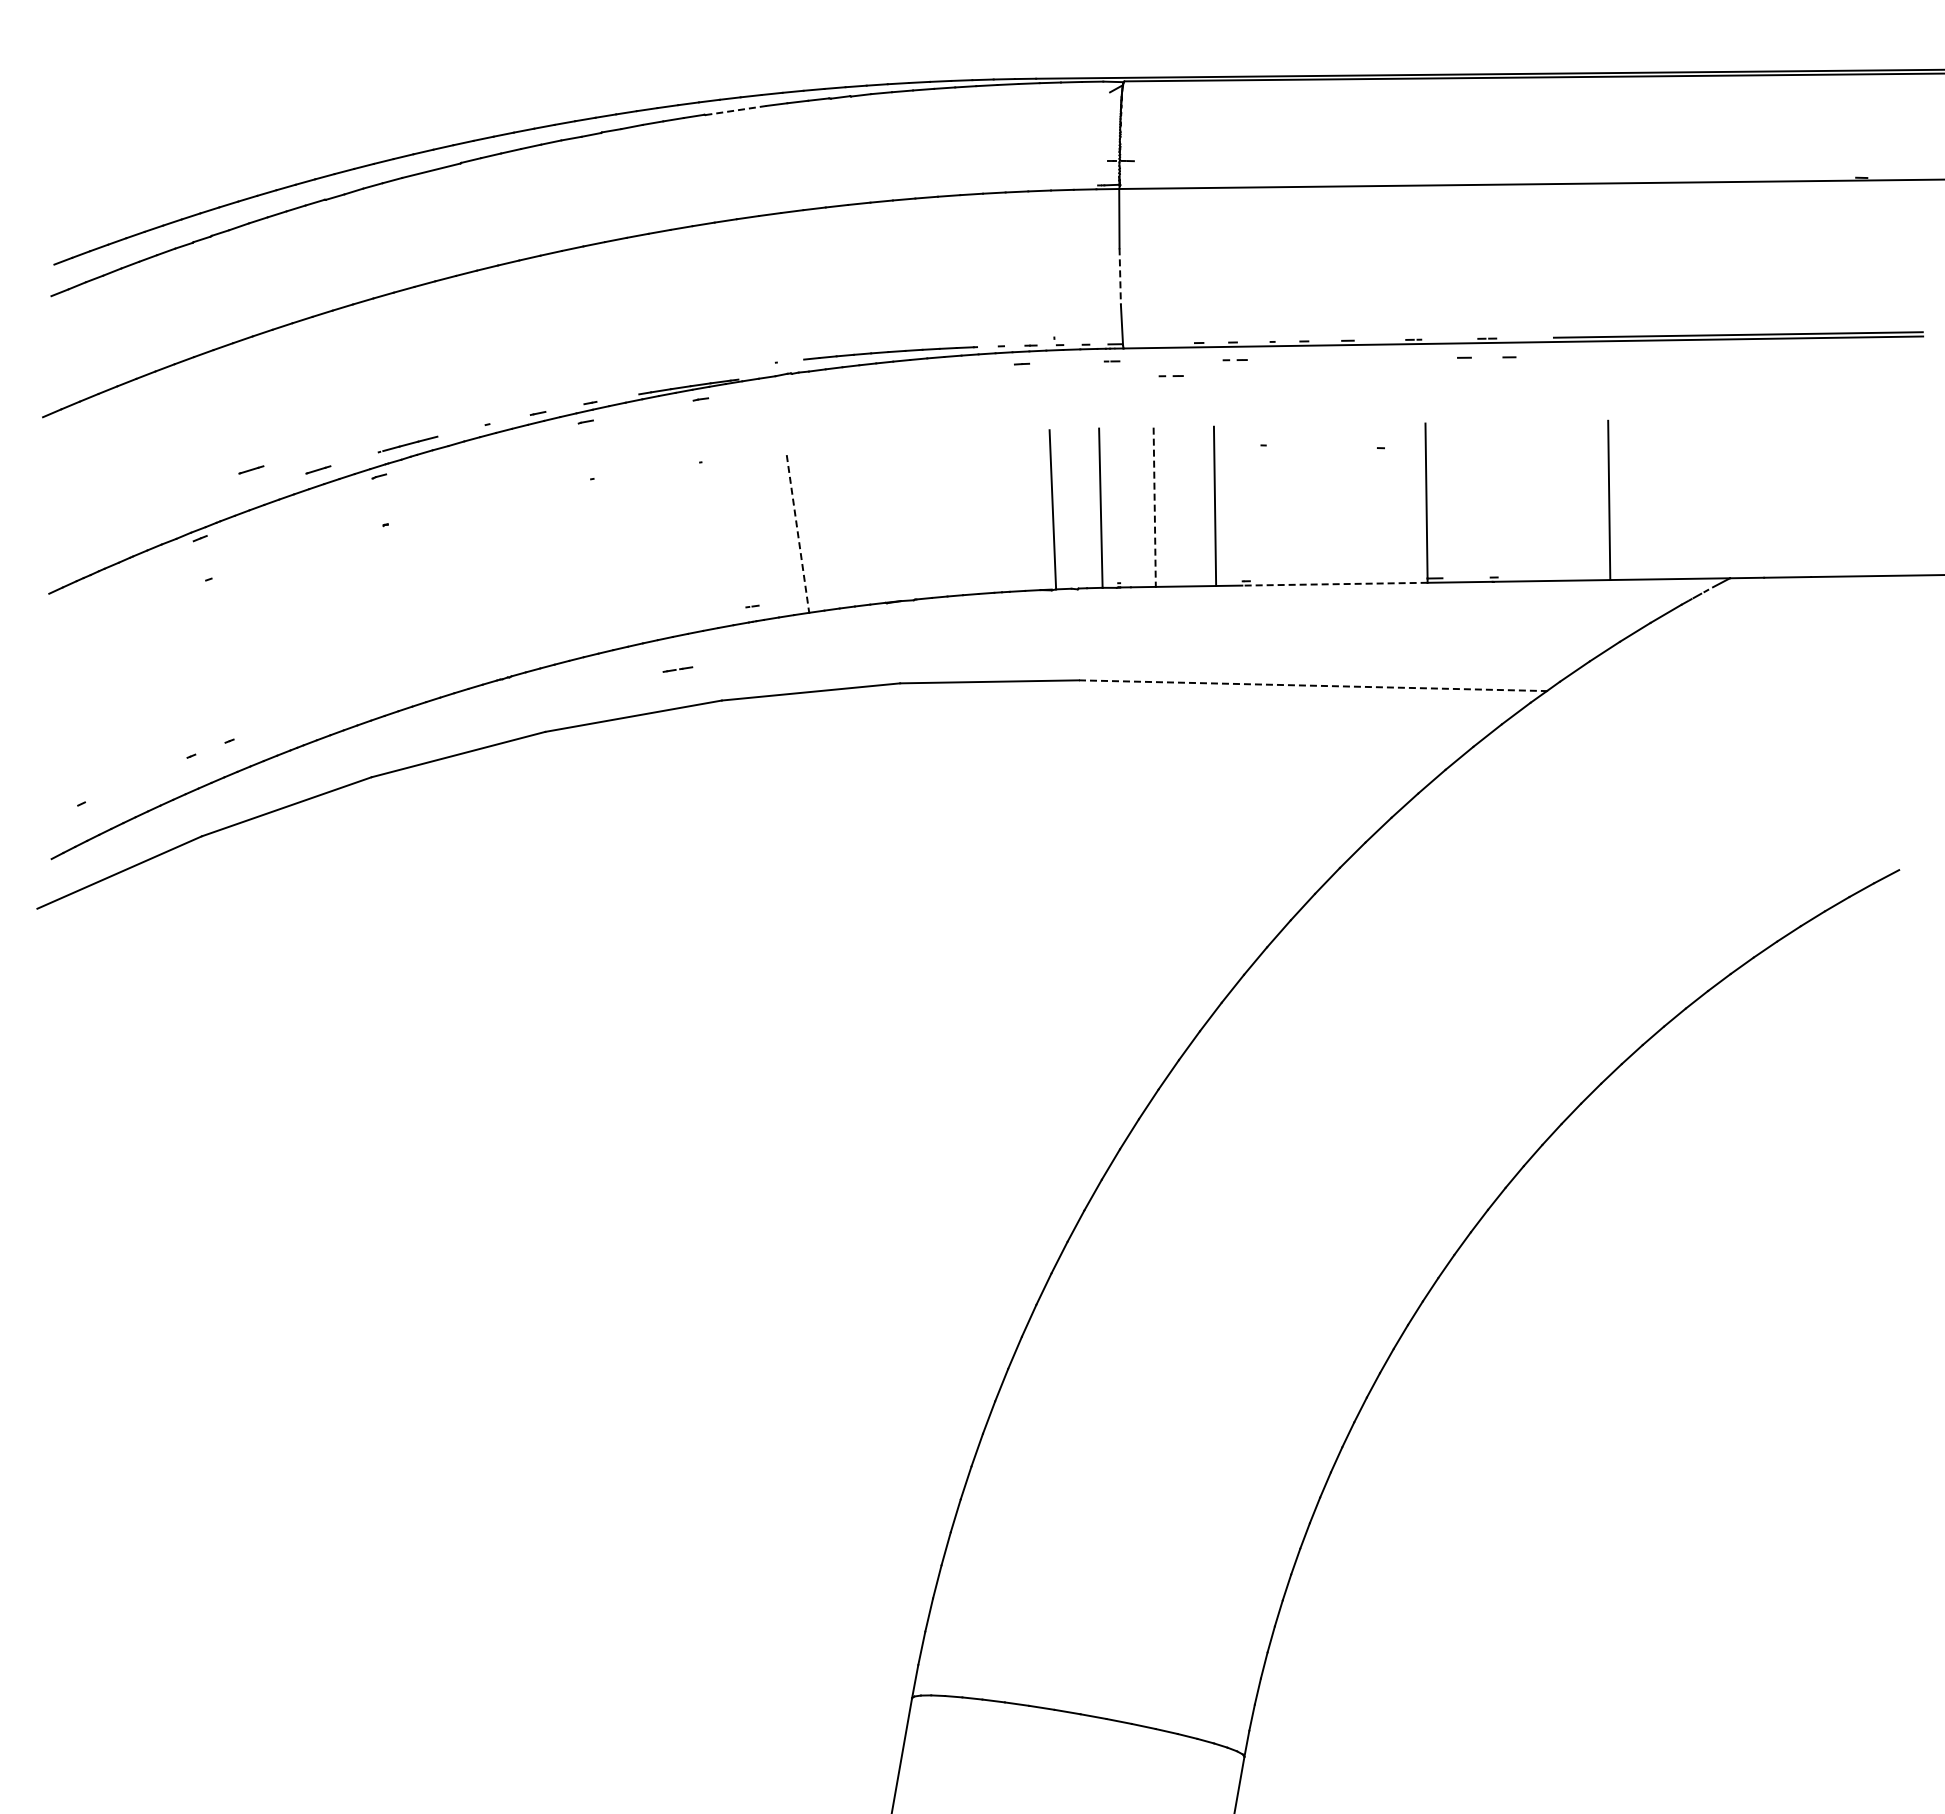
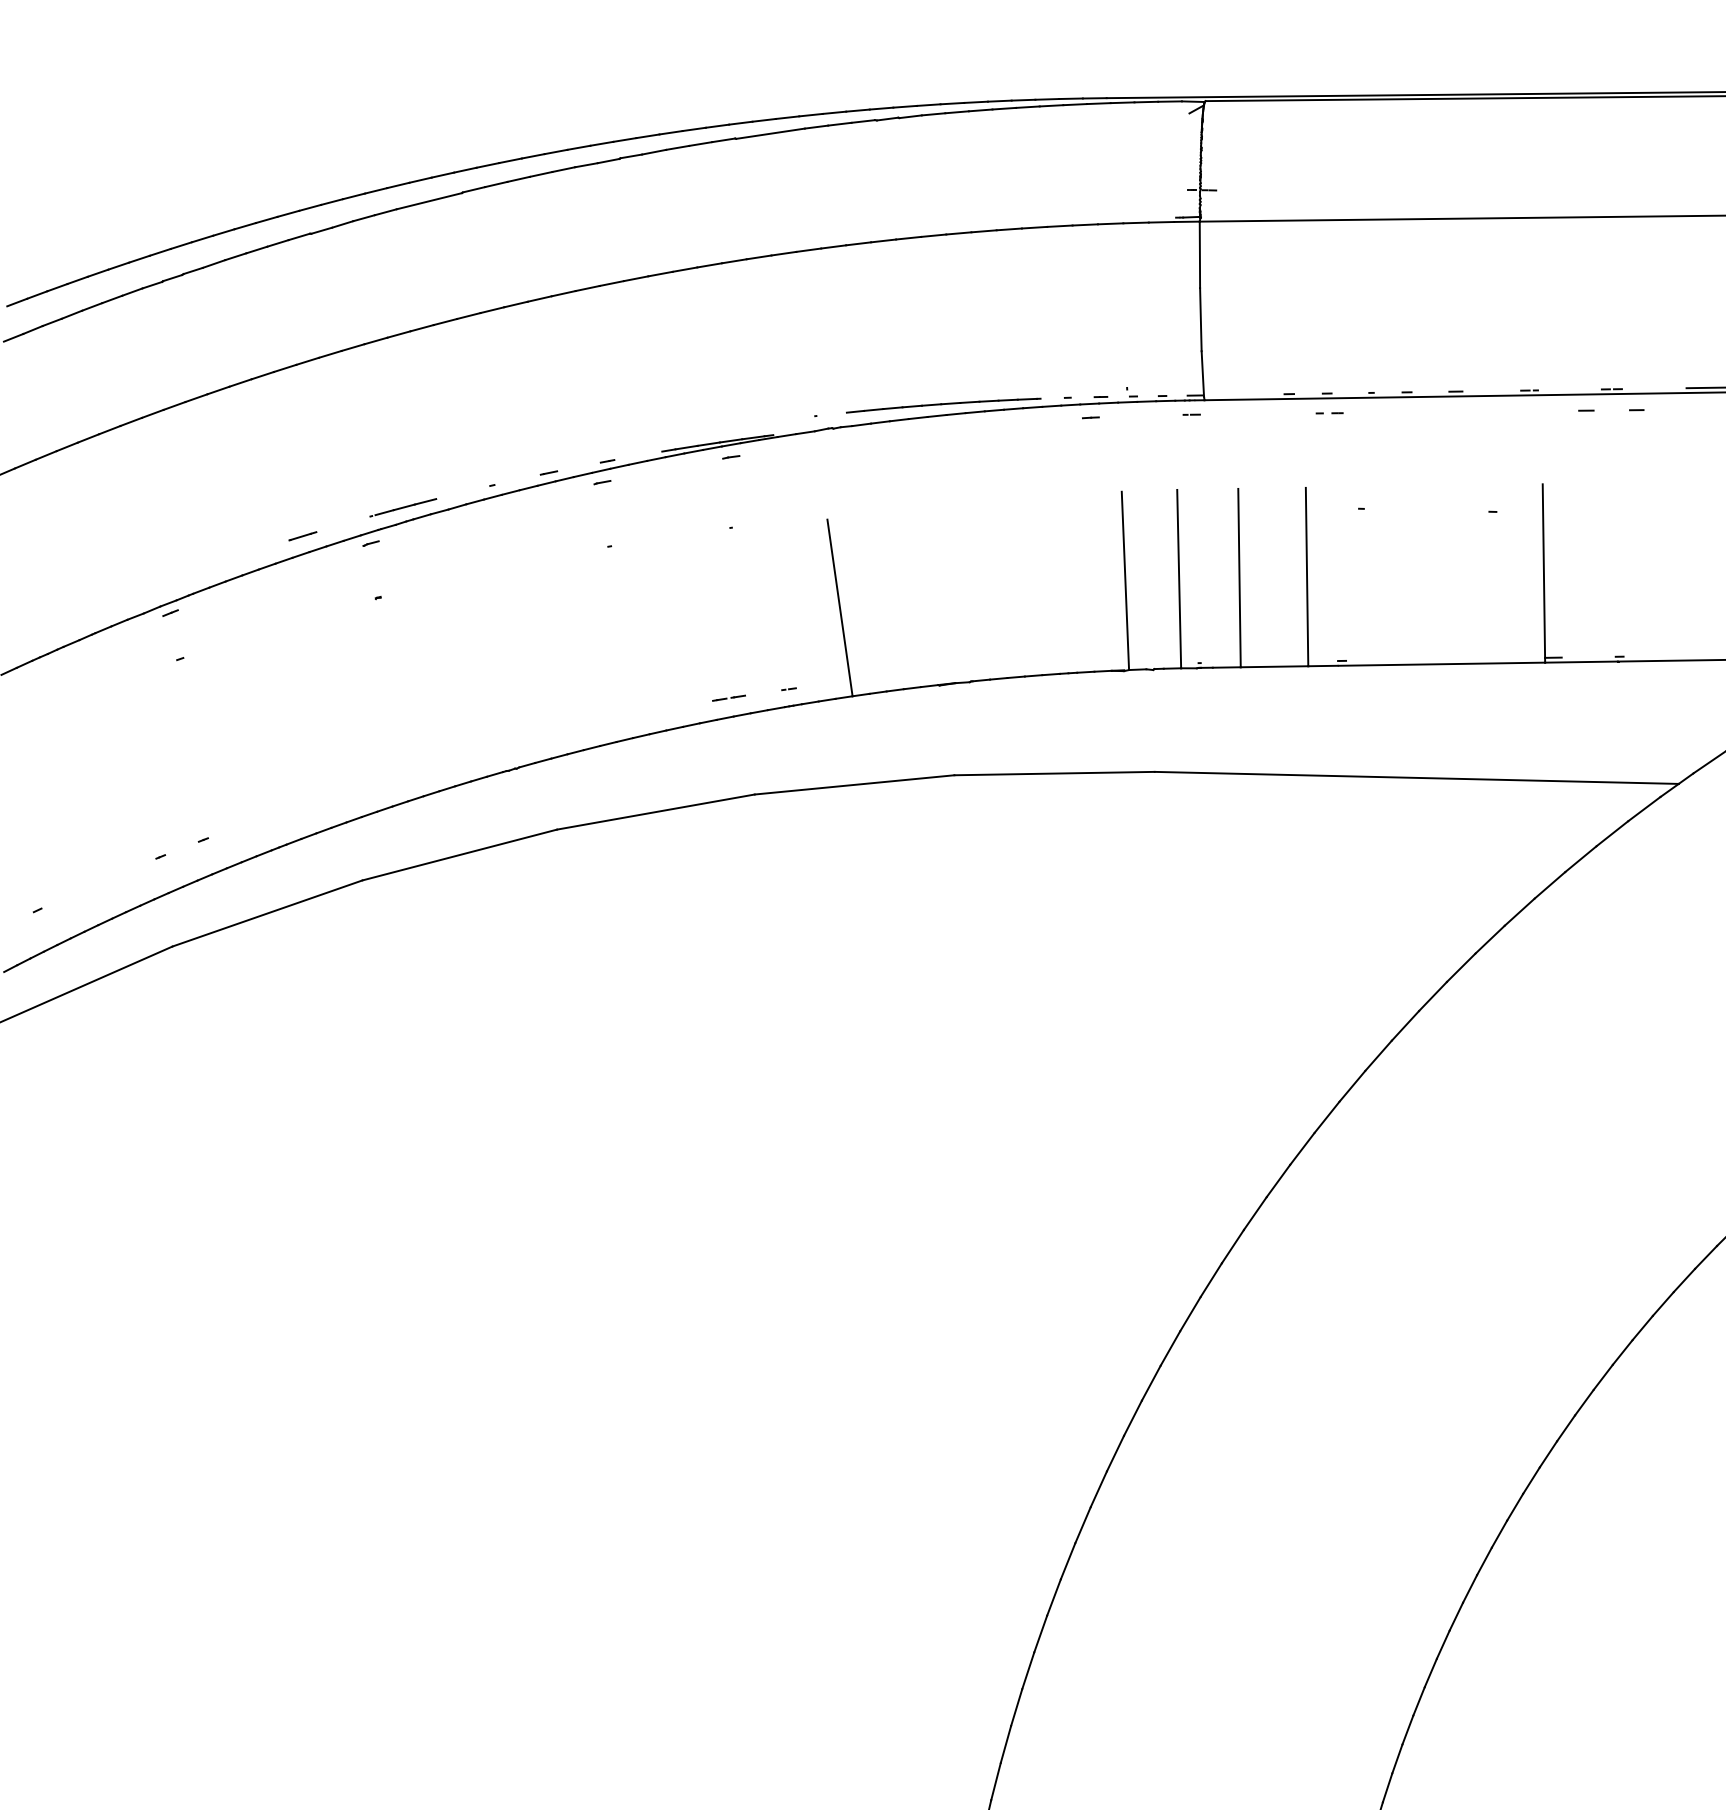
line: (736, 110) -> (771, 133), dashed -> solid
line: (1120, 277) -> (1201, 320), dashed -> solid
part: (1170, 376) -> (1257, 431), removed
line: (251, 469) -> (227, 535), removed
line: (1154, 507) -> (1239, 578), dashed -> solid
line: (798, 533) -> (840, 607), dashed -> solid
line: (1334, 584) -> (1440, 664), dashed -> solid
line: (676, 669) -> (727, 698), moved
line: (1313, 685) -> (1417, 777), dashed -> solid

